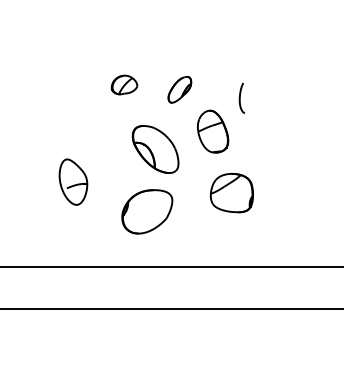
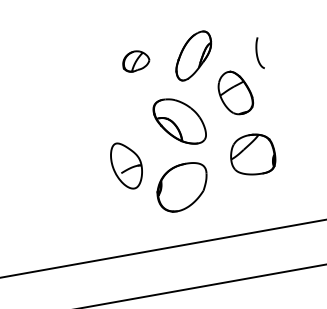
part: (179, 89) -> (193, 55), size x1.67
part: (73, 181) -> (126, 165), moved
part: (231, 193) -> (252, 155), moved

